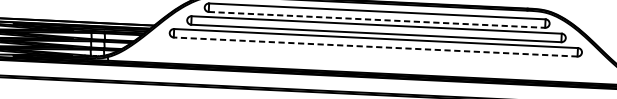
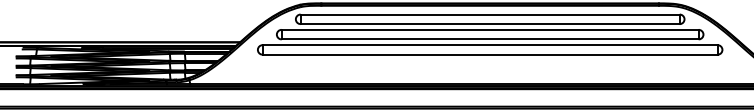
line: (377, 20) -> (490, 24), dashed -> solid
line: (375, 46) -> (489, 54), dashed -> solid

